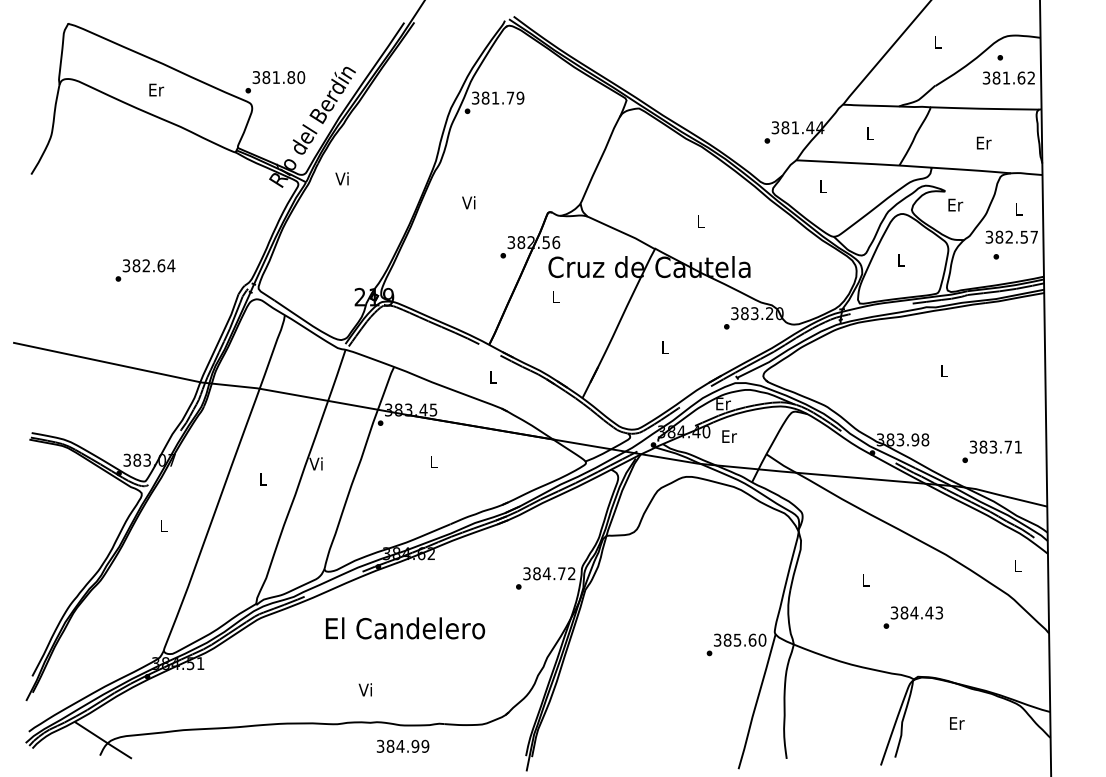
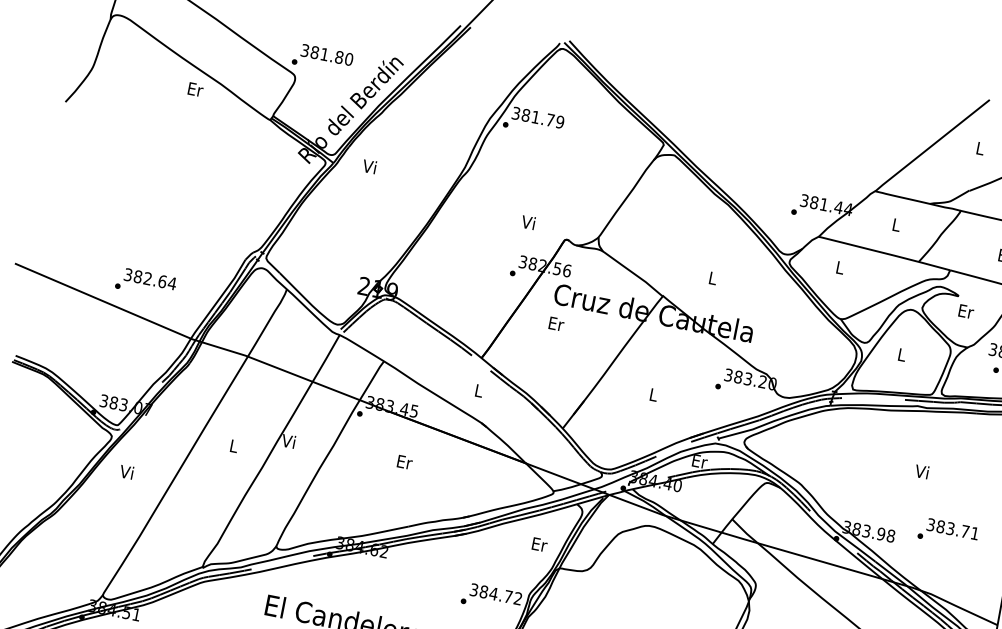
text: (156, 89) -> (195, 89), moved
text: (468, 202) -> (528, 222), moved
text: (145, 270) -> (146, 283), moved
text: (555, 296) -> (555, 323), L -> Er
text: (942, 370) -> (921, 471), L -> Vi
text: (729, 436) -> (539, 544), moved
text: (991, 451) -> (947, 532), moved
text: (434, 461) -> (405, 461), L -> Er
text: (162, 525) -> (126, 471), L -> Vi

